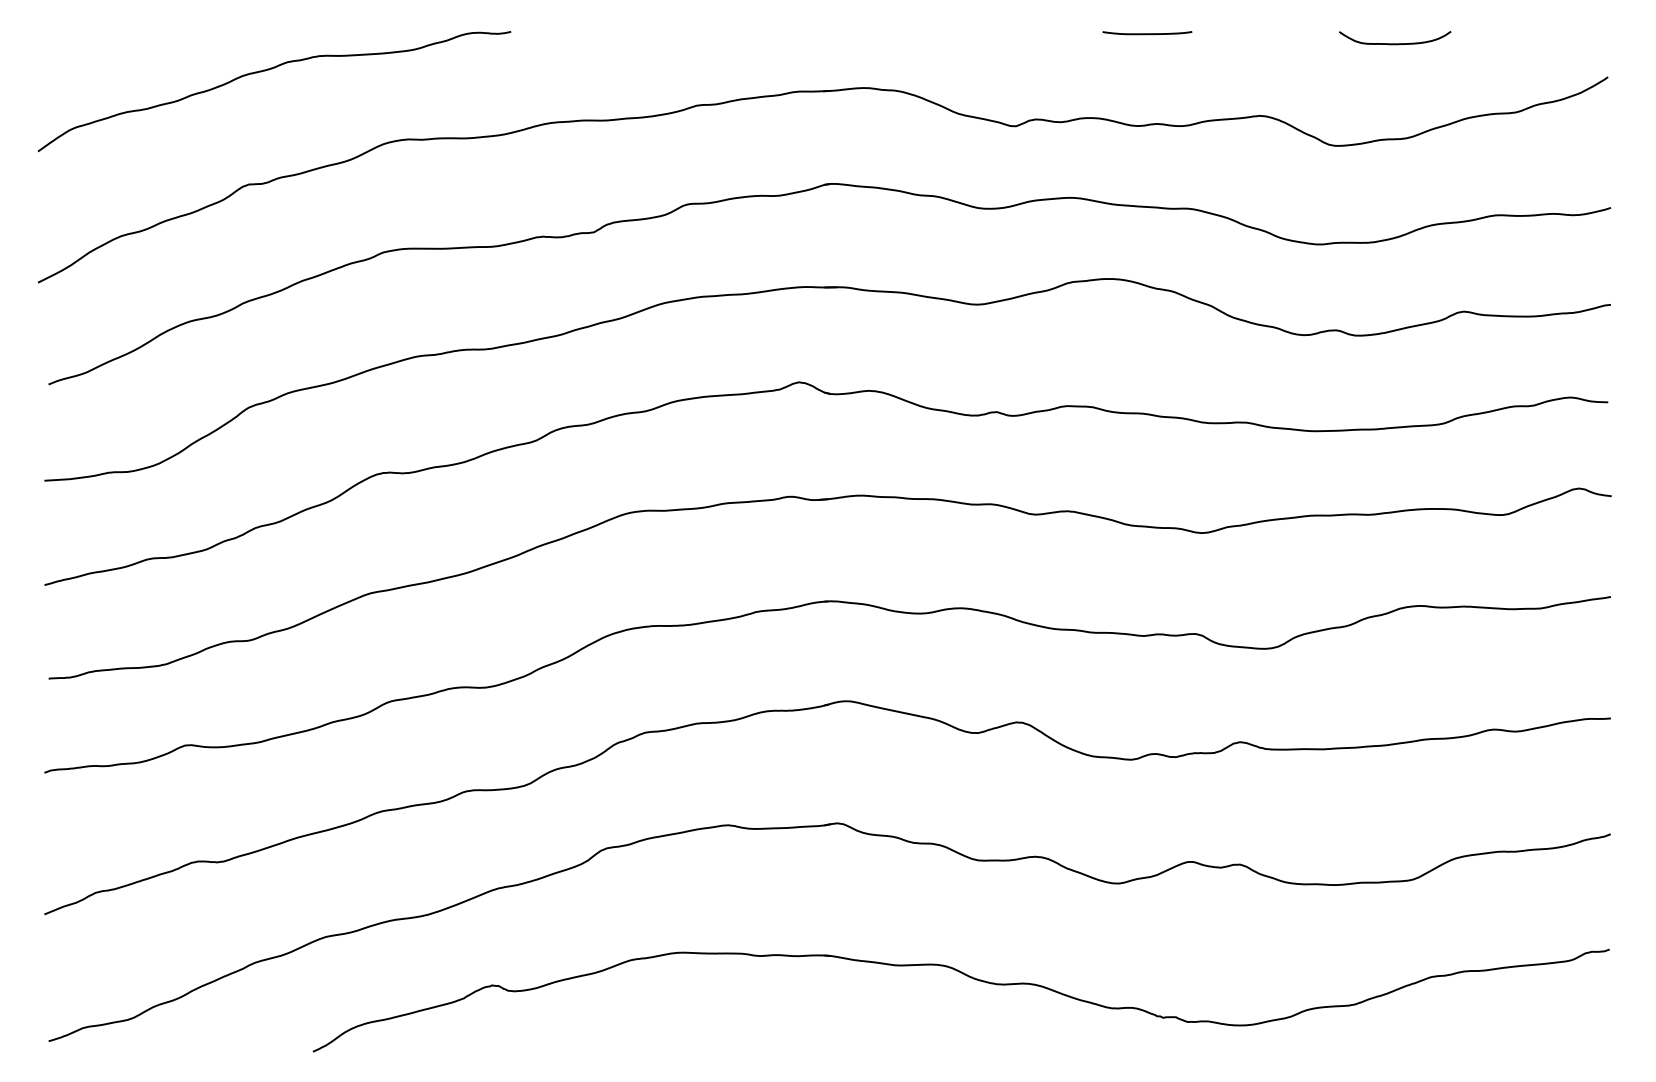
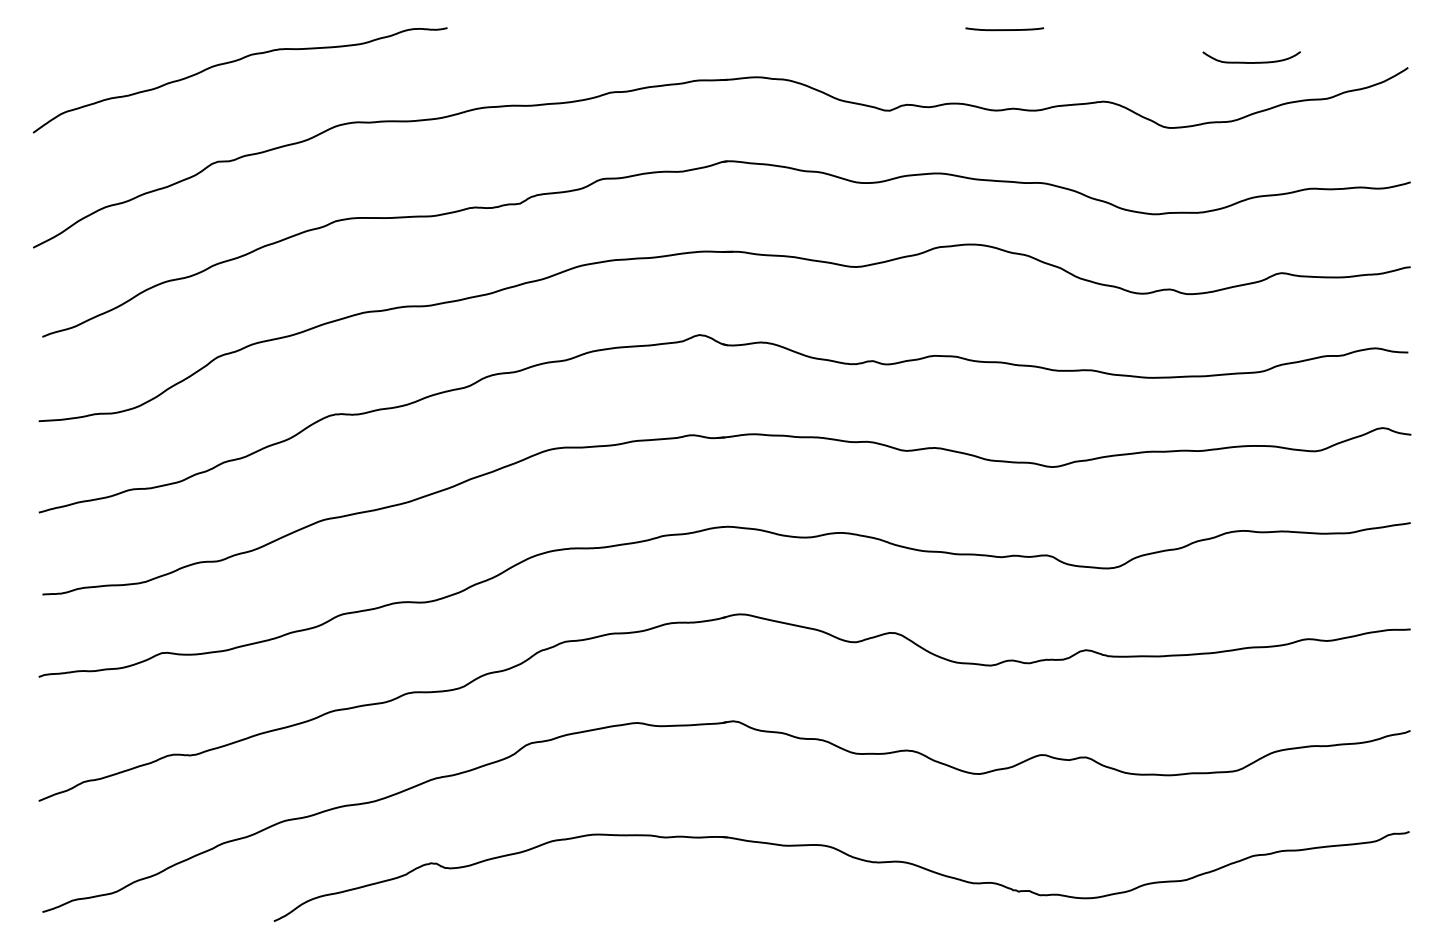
curve: (1394, 43) -> (1251, 62), moved

